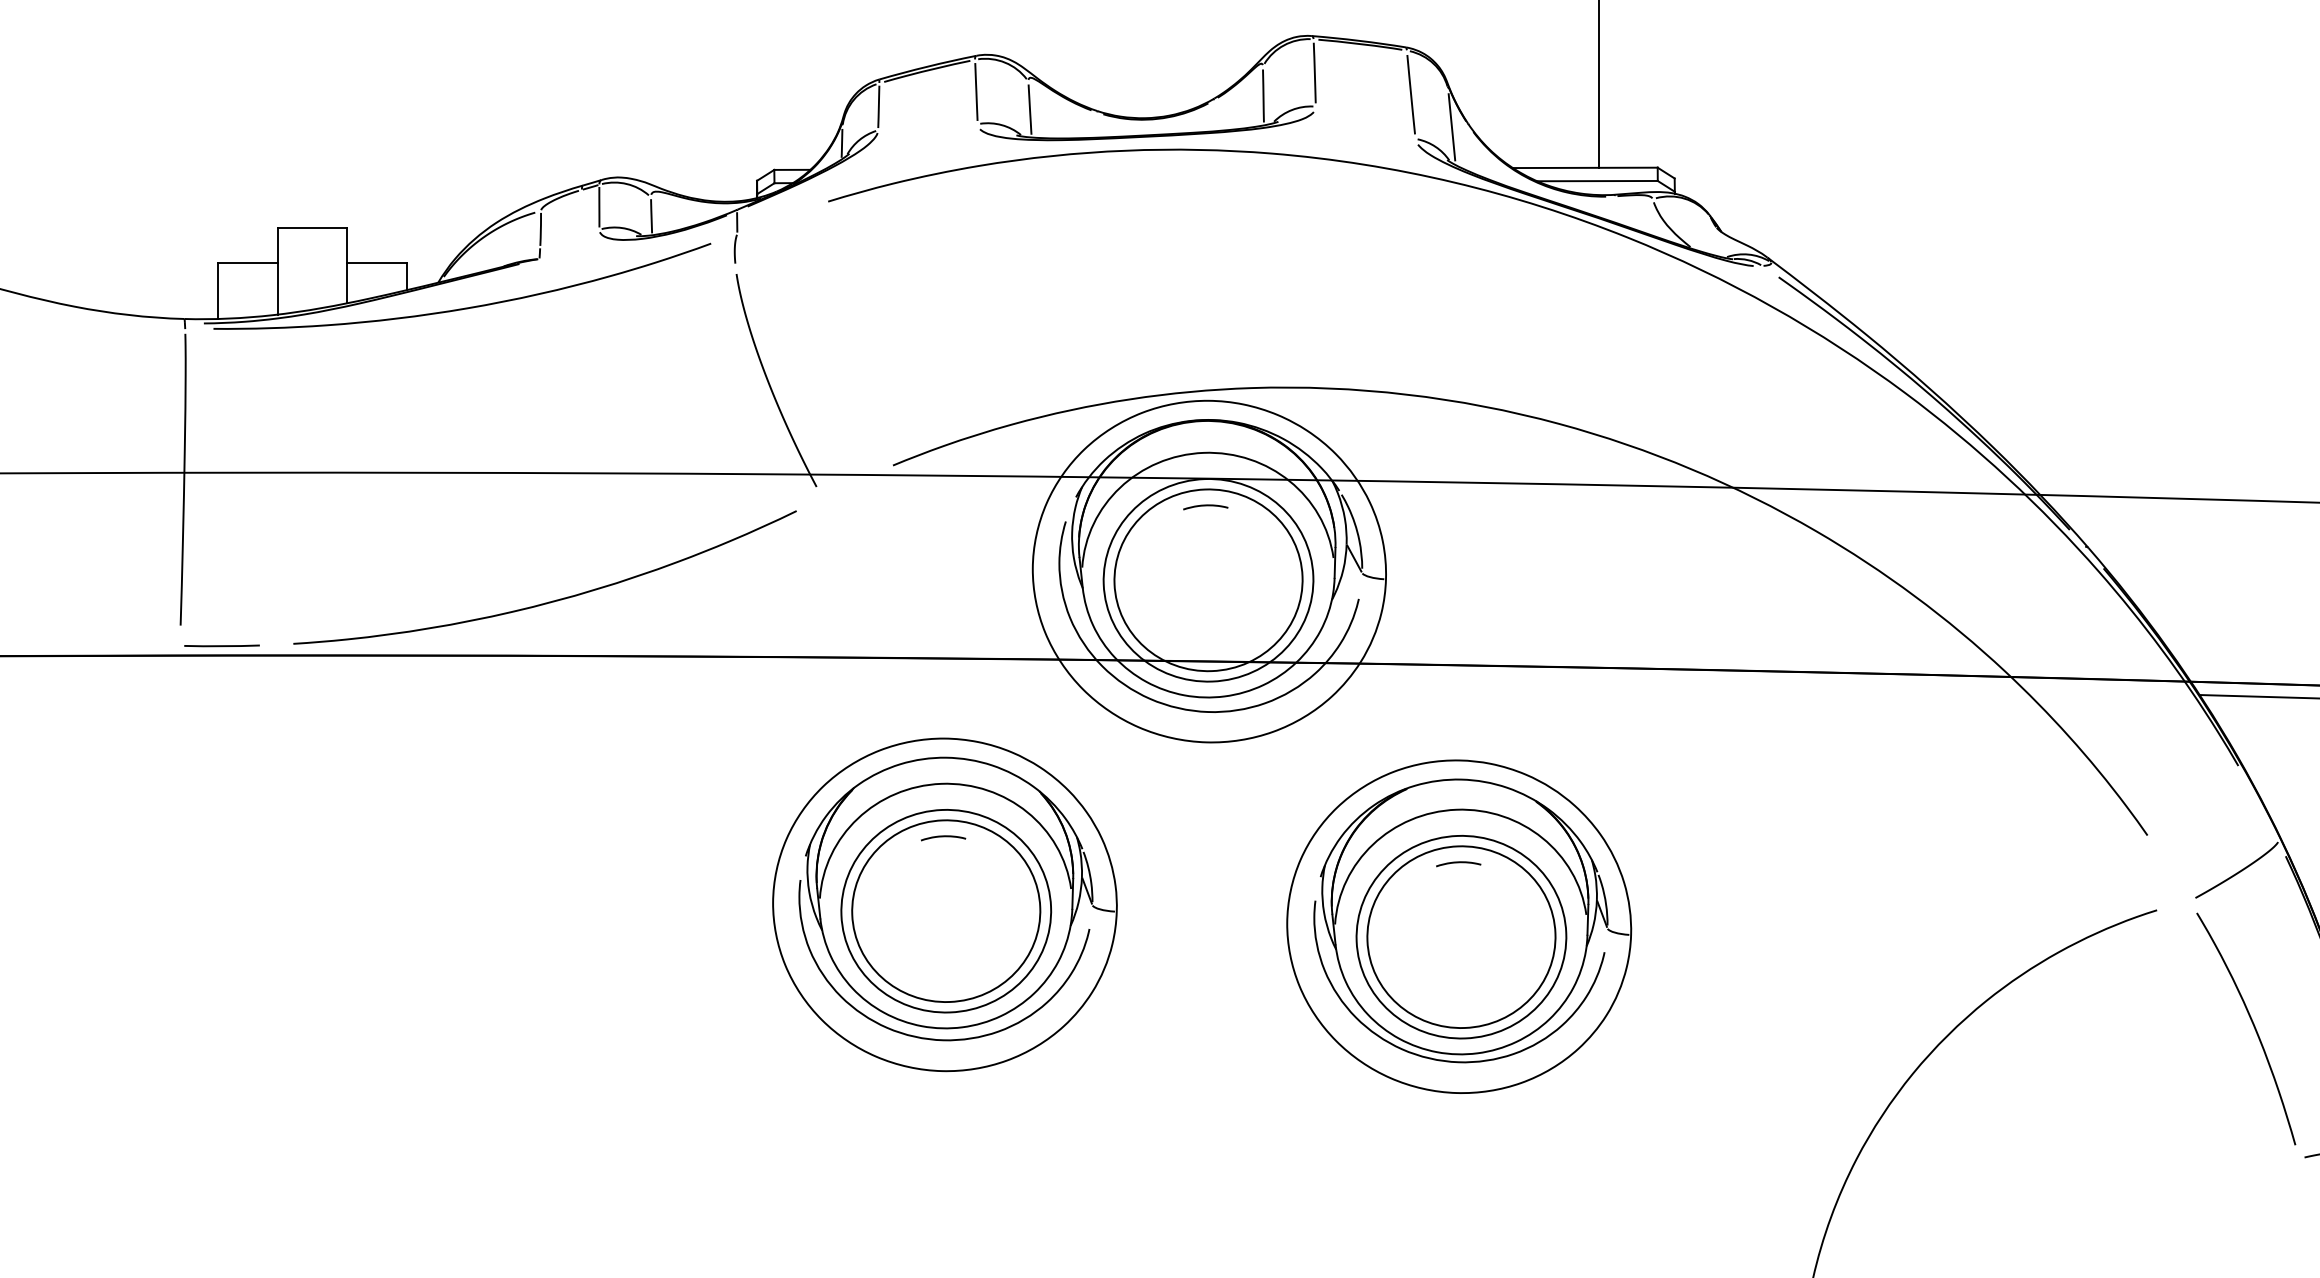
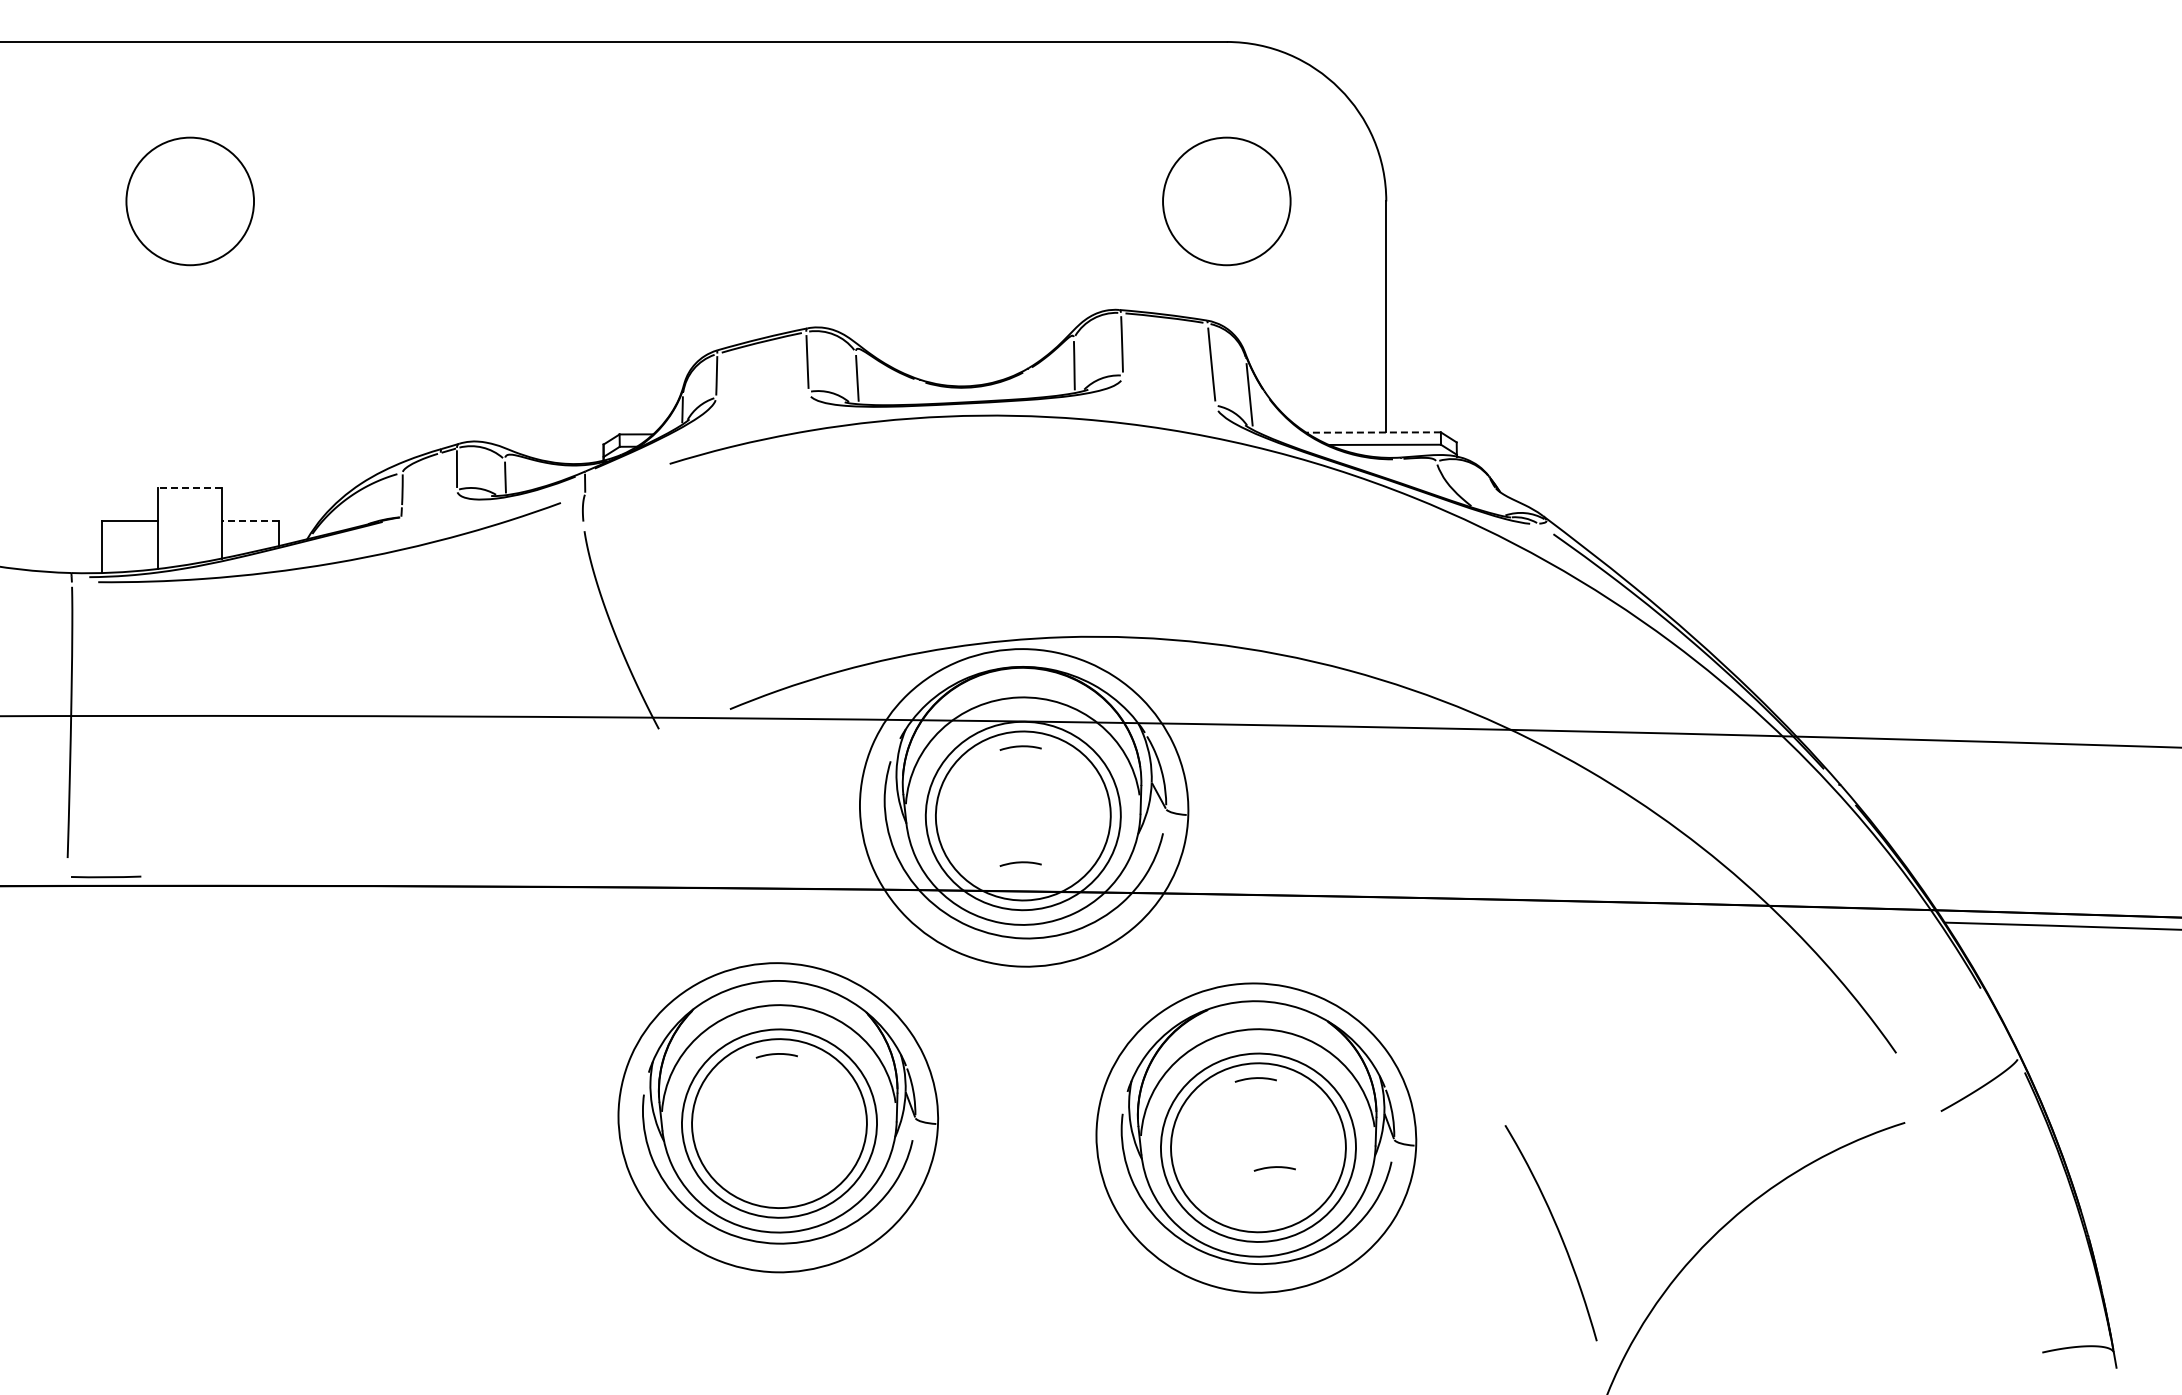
line: (1585, 167) -> (1373, 432), solid -> dashed
line: (312, 228) -> (190, 488), solid -> dashed
line: (376, 263) -> (249, 521), solid -> dashed
curve: (549, 601) -> (410, 835), removed
curve: (1205, 631) -> (1020, 863), added
curve: (1478, 959) -> (1274, 1168), added
curve: (2253, 1026) -> (1557, 1230), moved

